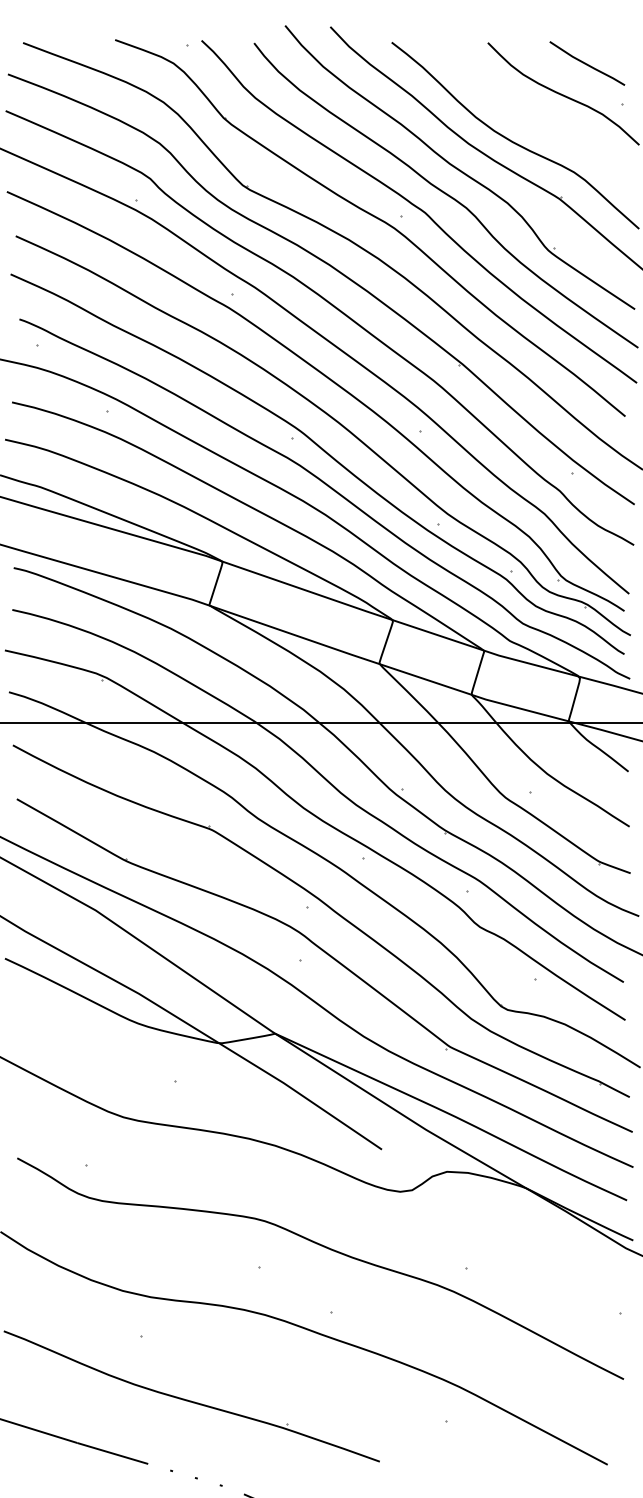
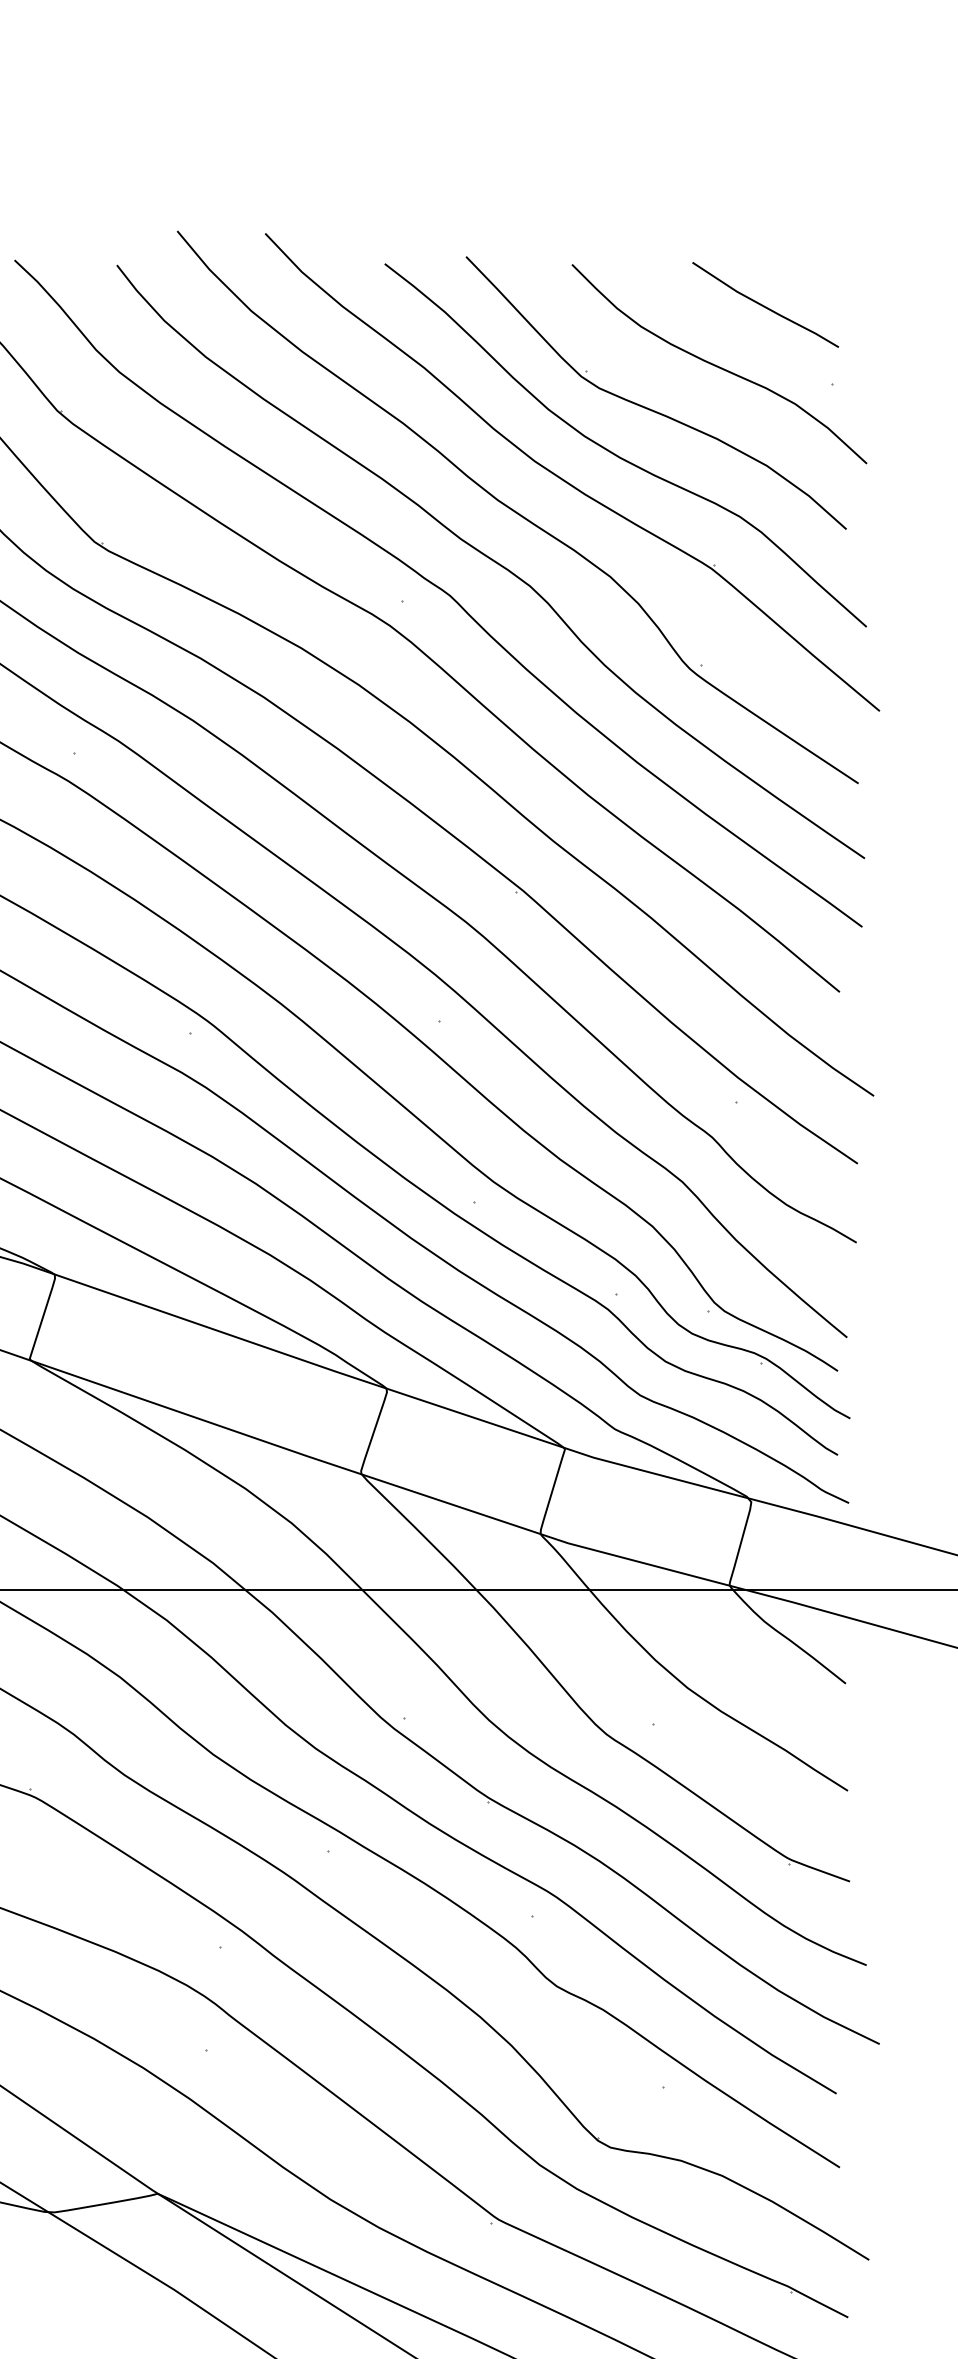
part: (528, 116) -> (651, 408), added

